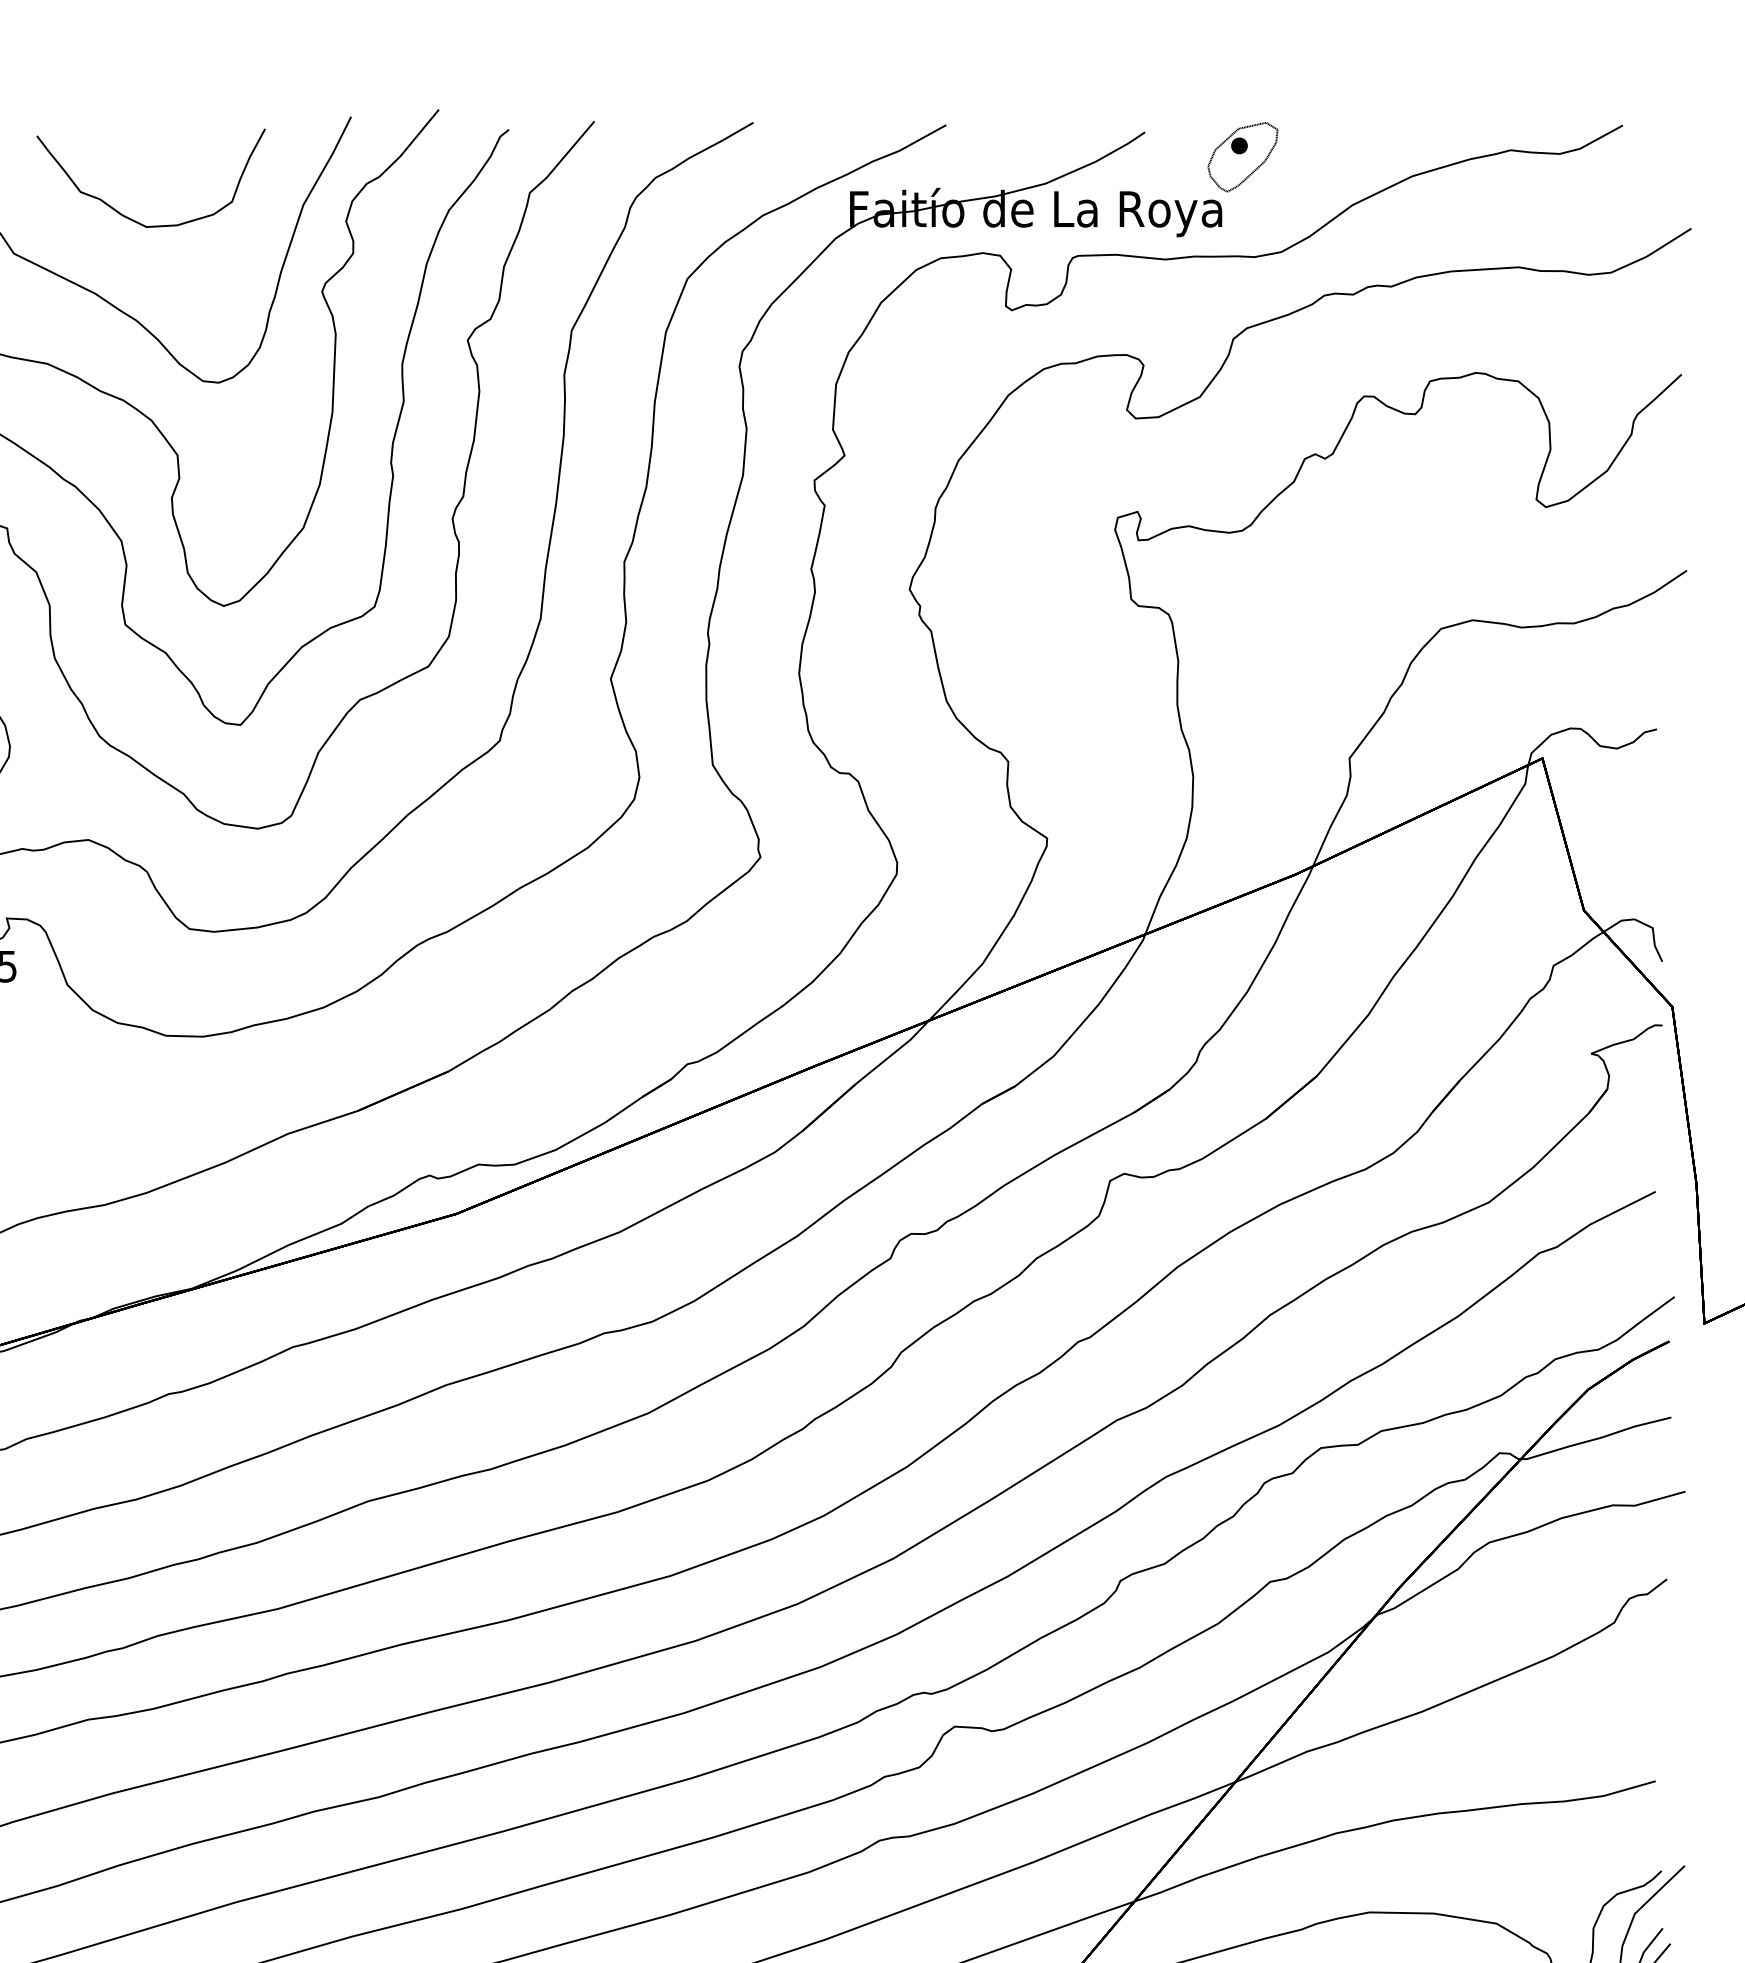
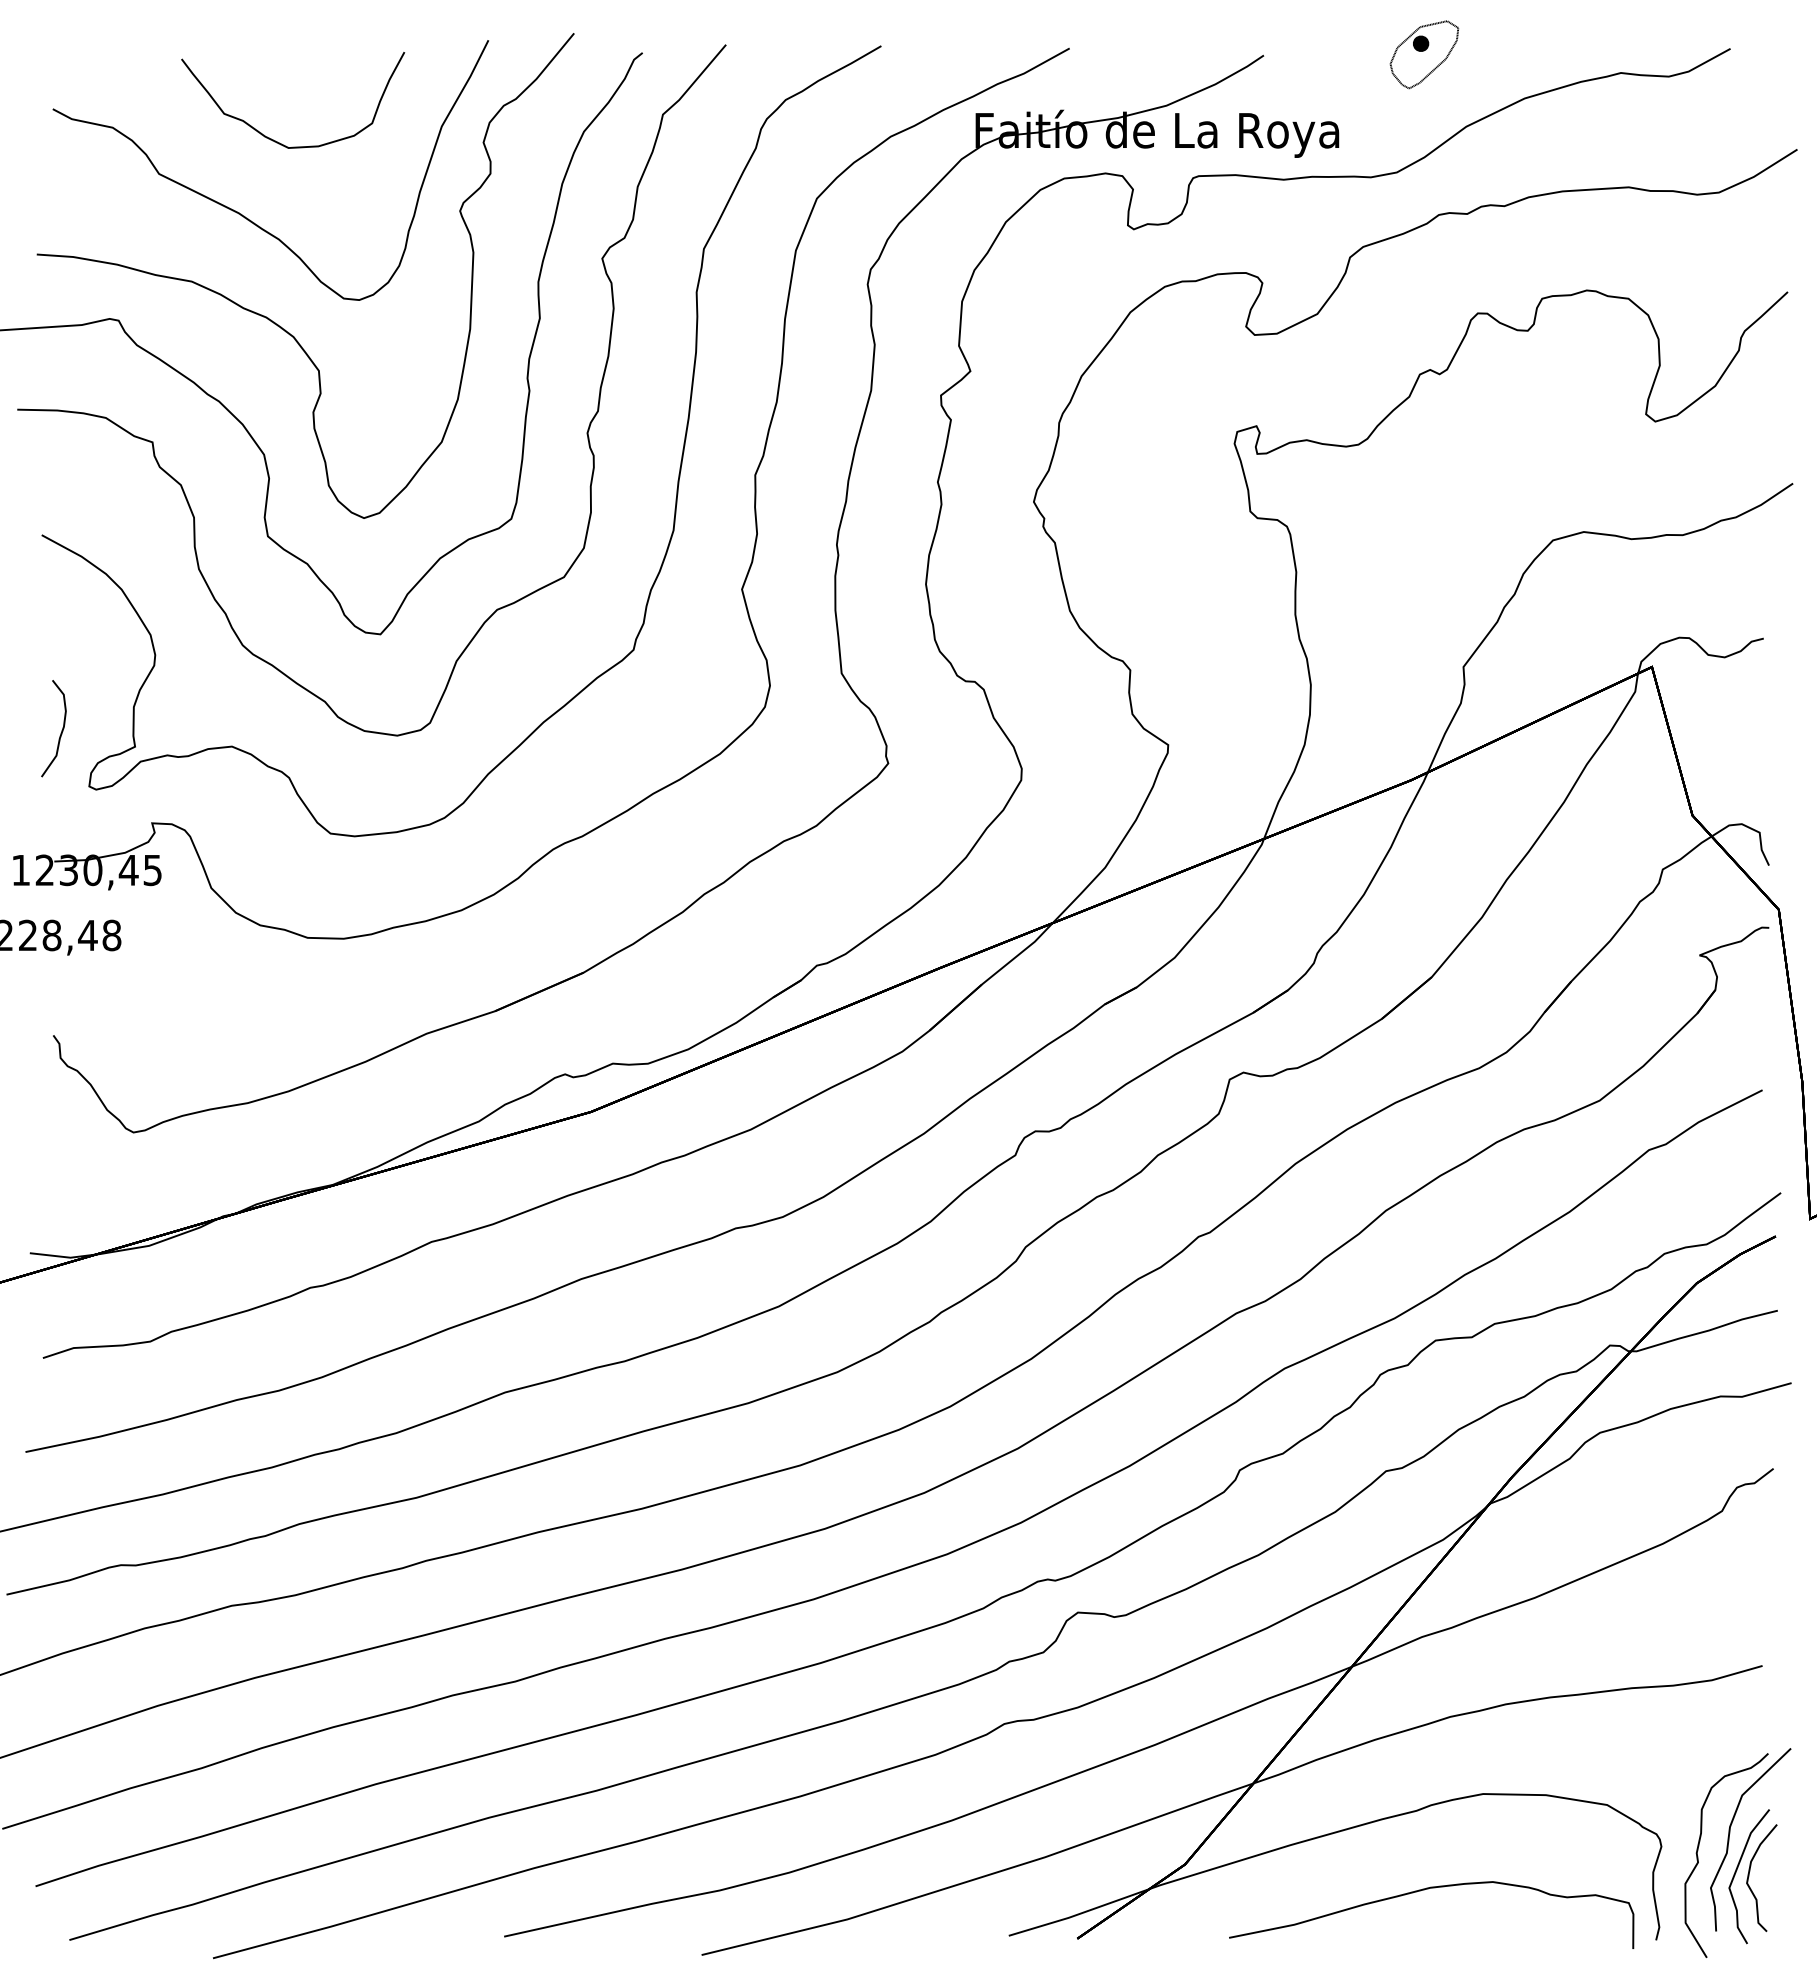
part: (1243, 156) -> (1424, 54), moved

